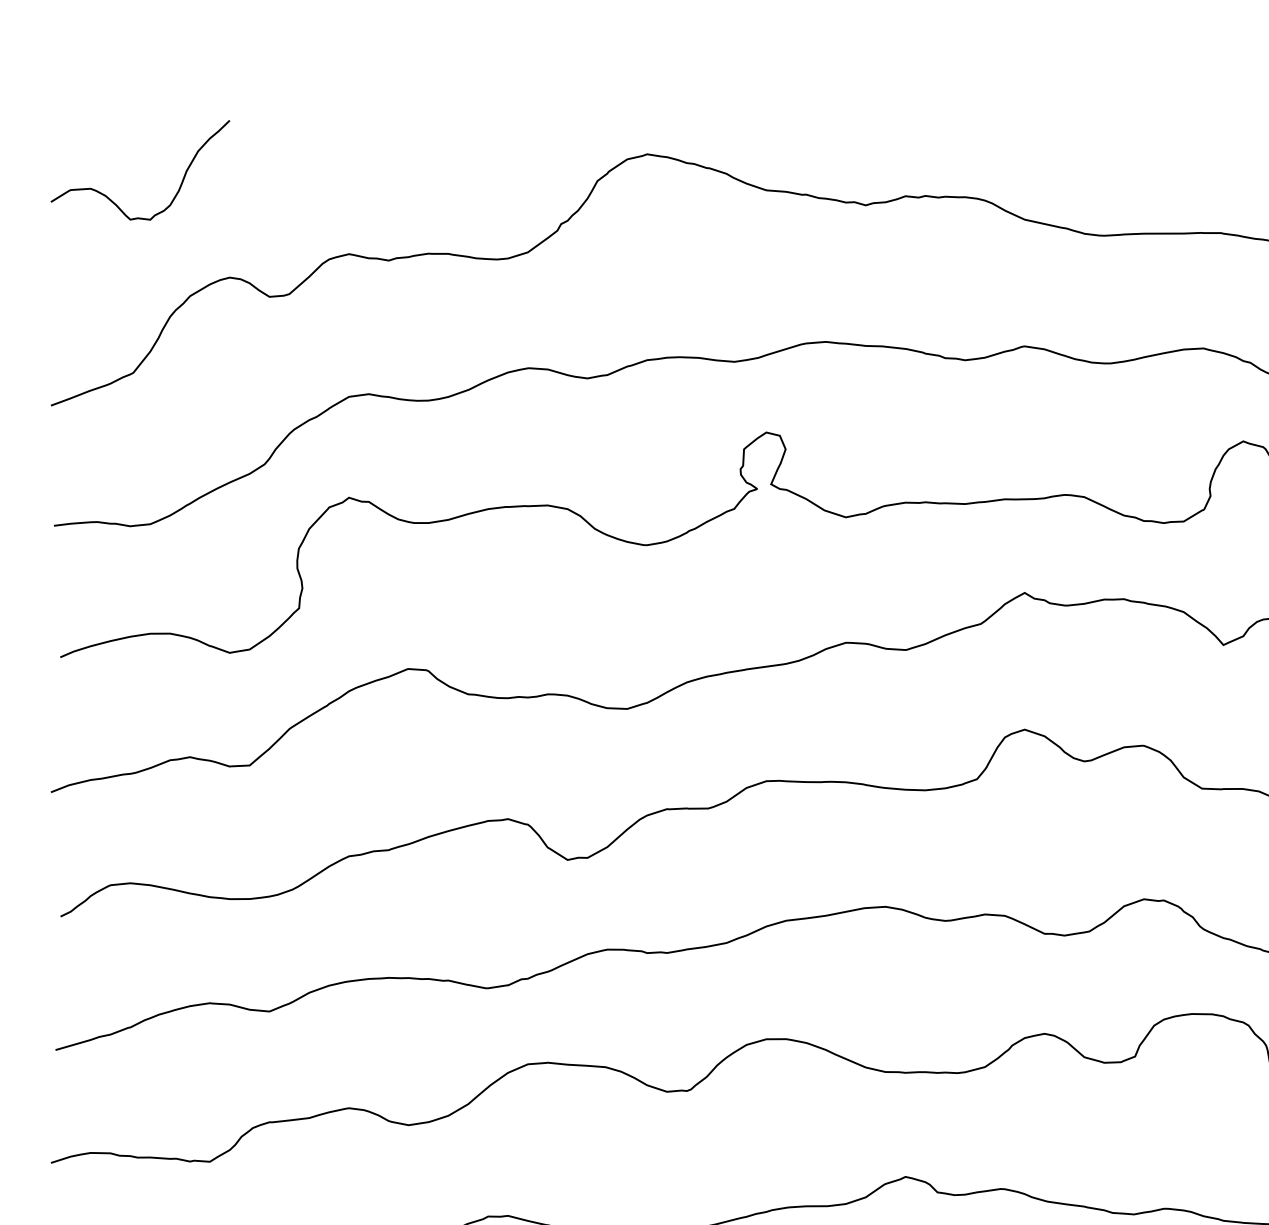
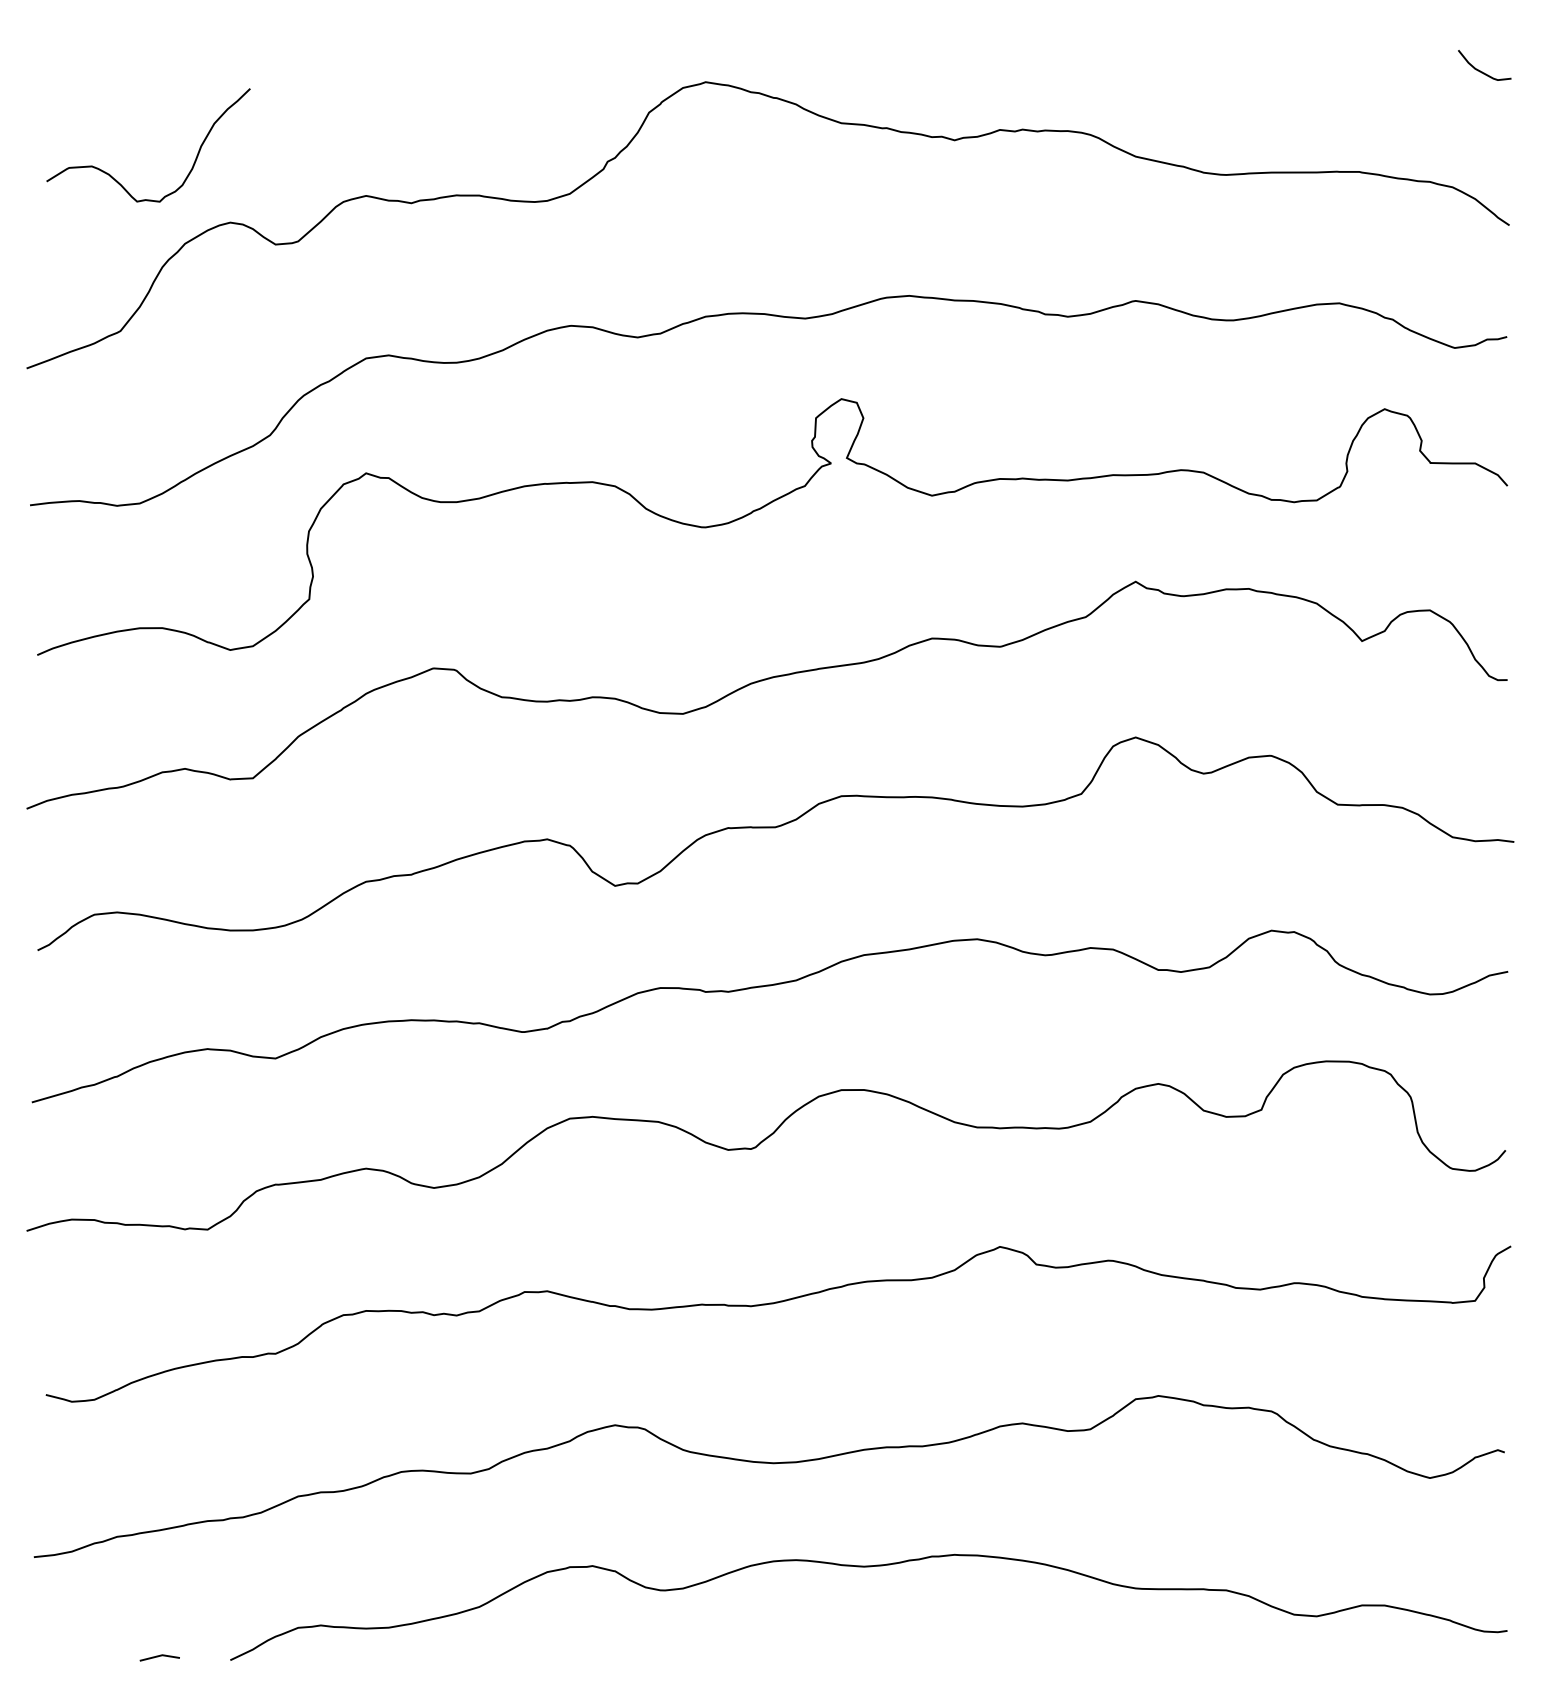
curve: (112, 200) -> (116, 179), moved

